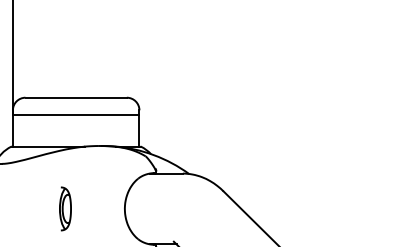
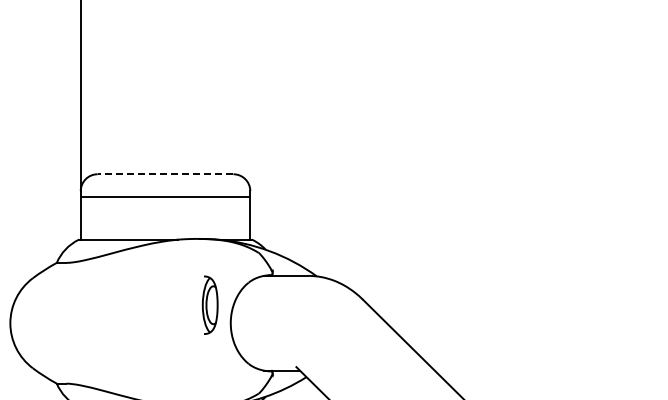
line: (76, 97) -> (165, 174), solid -> dashed
part: (64, 208) -> (209, 304), moved

